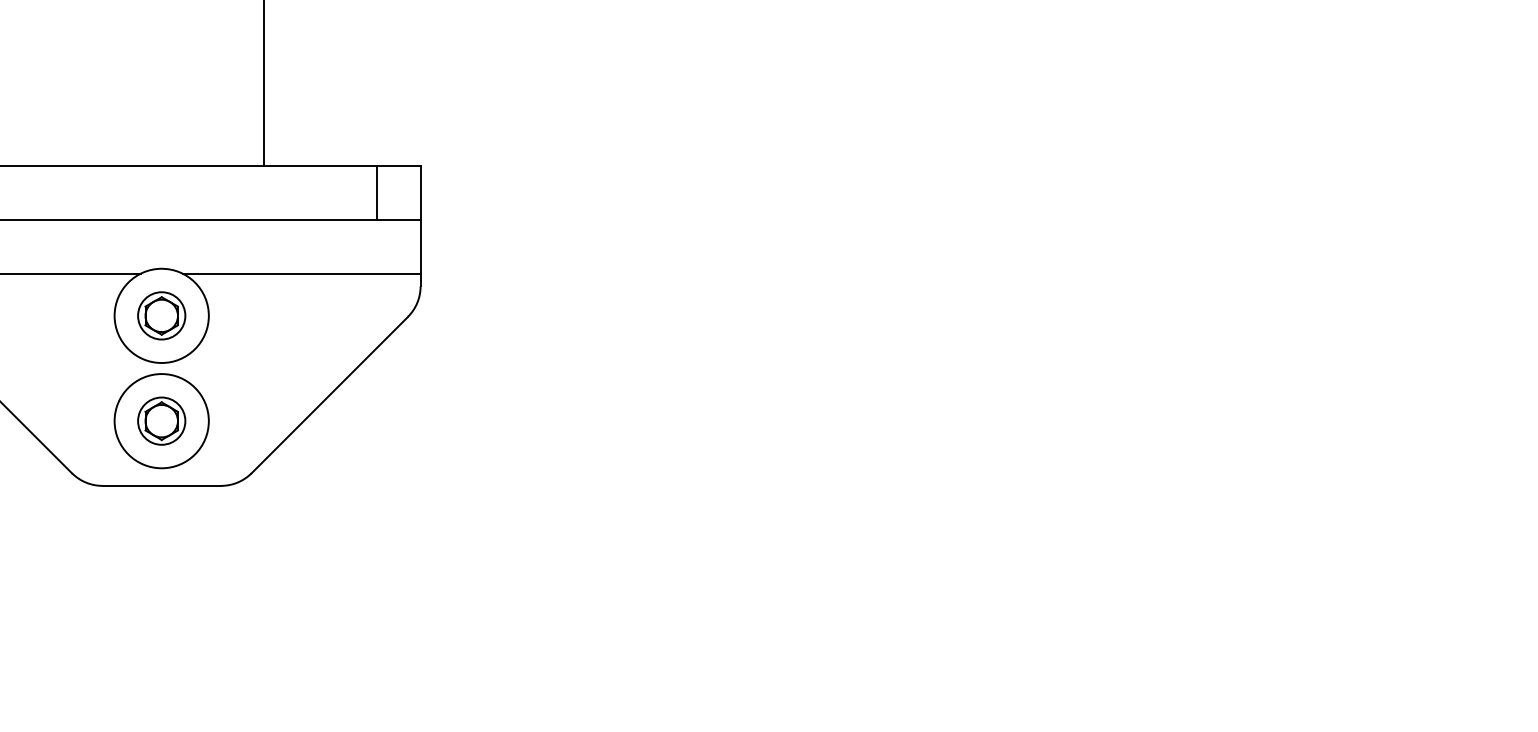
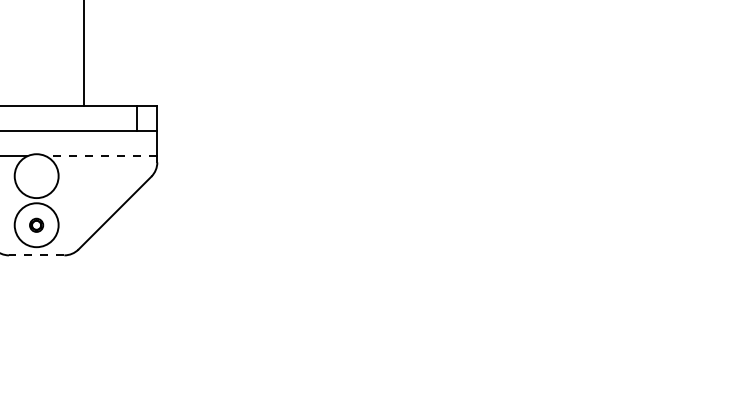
line: (300, 273) -> (101, 156), solid -> dashed
part: (161, 316) -> (36, 176), removed
part: (161, 421) -> (36, 225), size x0.6
line: (161, 486) -> (36, 255), solid -> dashed

